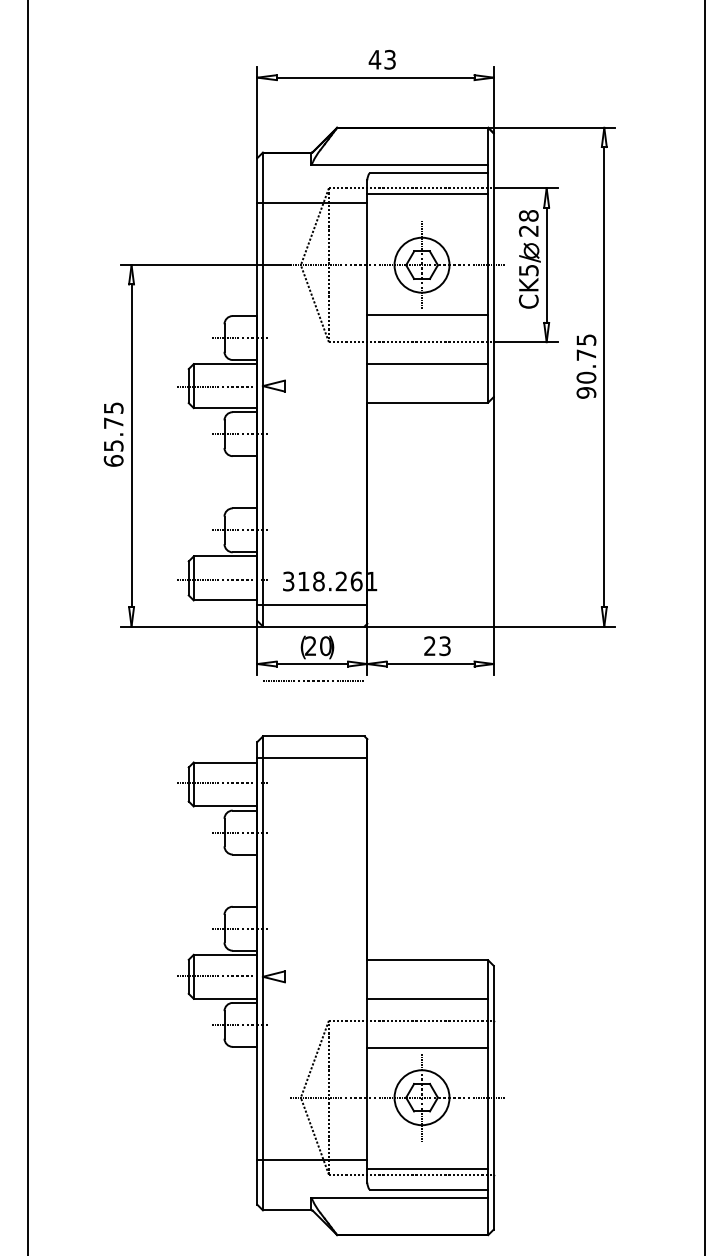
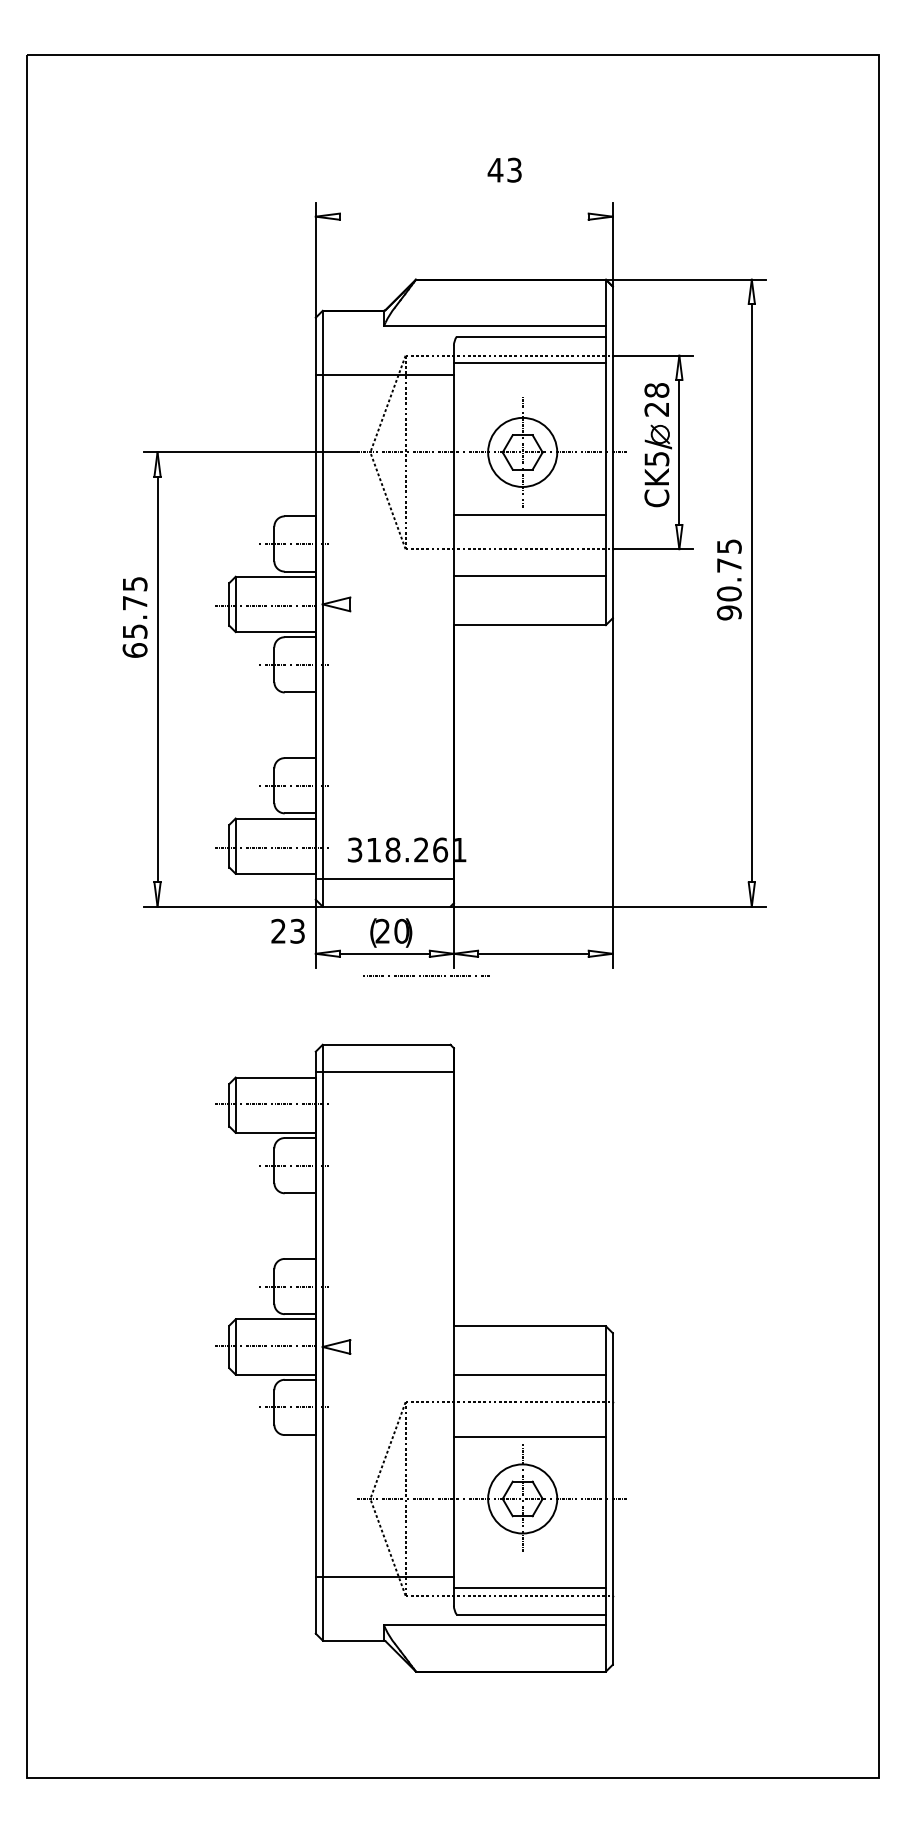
text: (382, 59) -> (504, 169), moved
line: (374, 77) -> (463, 216), removed
text: (113, 434) -> (134, 617), moved
text: (437, 645) -> (287, 930), moved
line: (313, 681) -> (426, 975), moved

